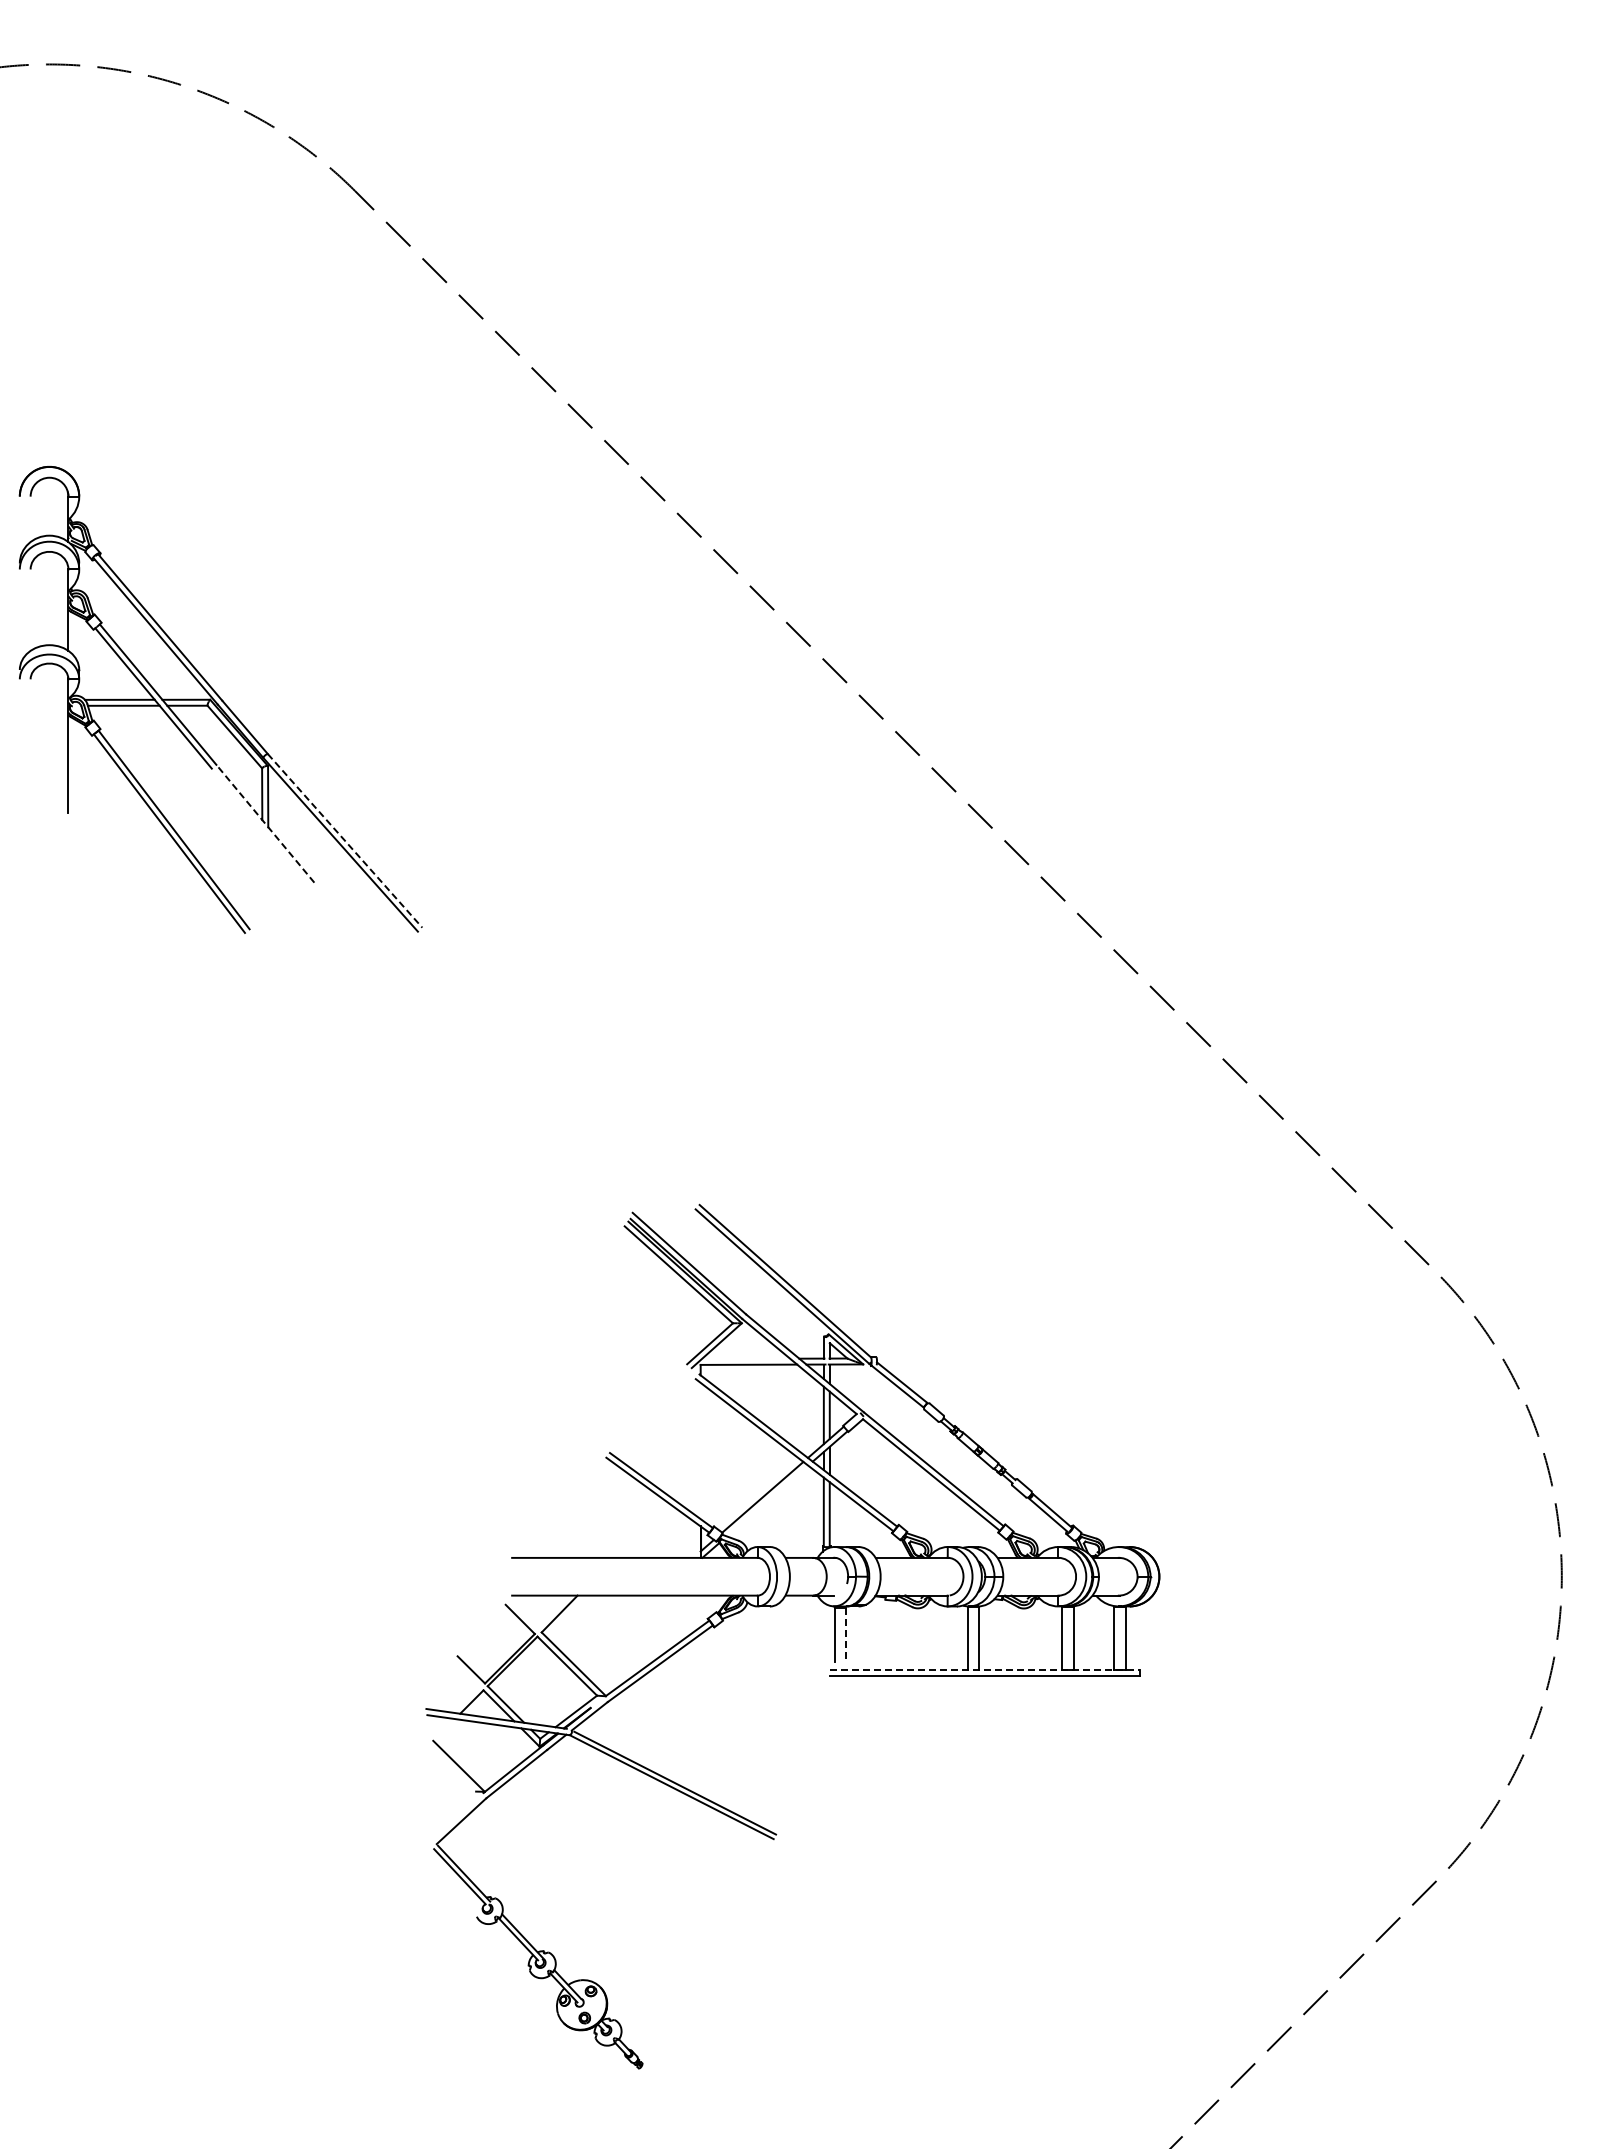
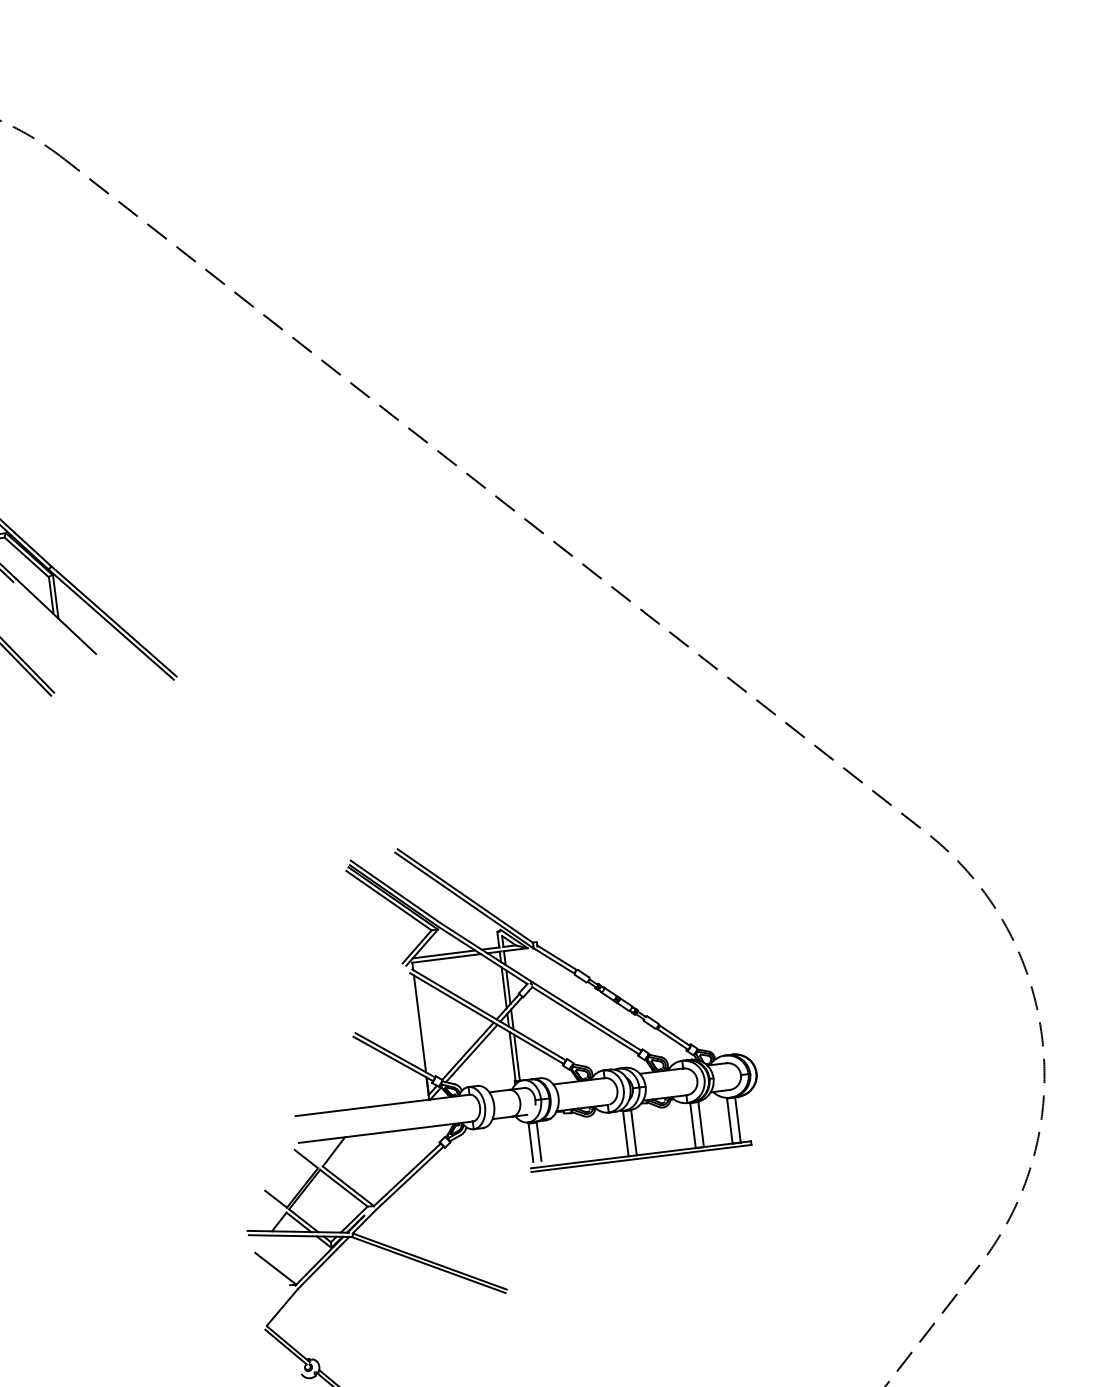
line: (265, 823) -> (56, 616), dashed -> solid
line: (345, 841) -> (114, 622), dashed -> solid
line: (745, 1358) -> (443, 954), added
line: (700, 1450) -> (419, 1023), added
line: (767, 1500) -> (471, 1053), added
line: (846, 1635) -> (539, 1142), dashed -> solid
line: (985, 1670) -> (641, 1154), dashed -> solid

